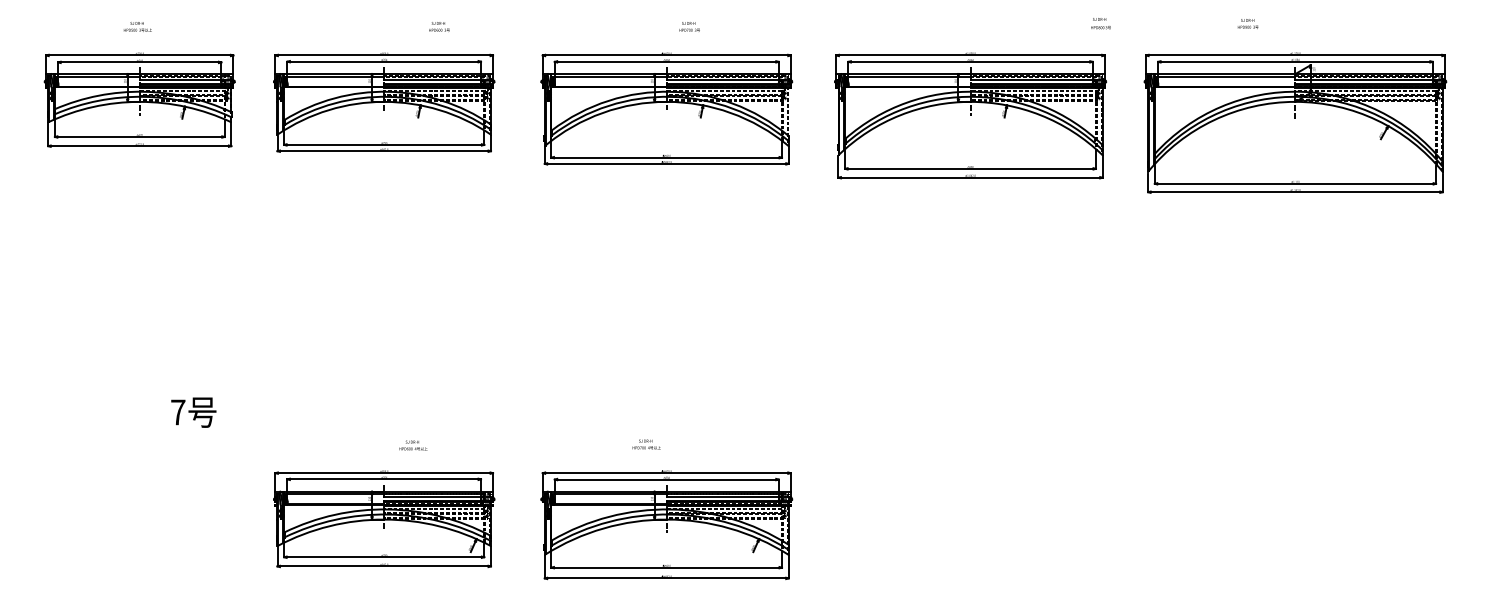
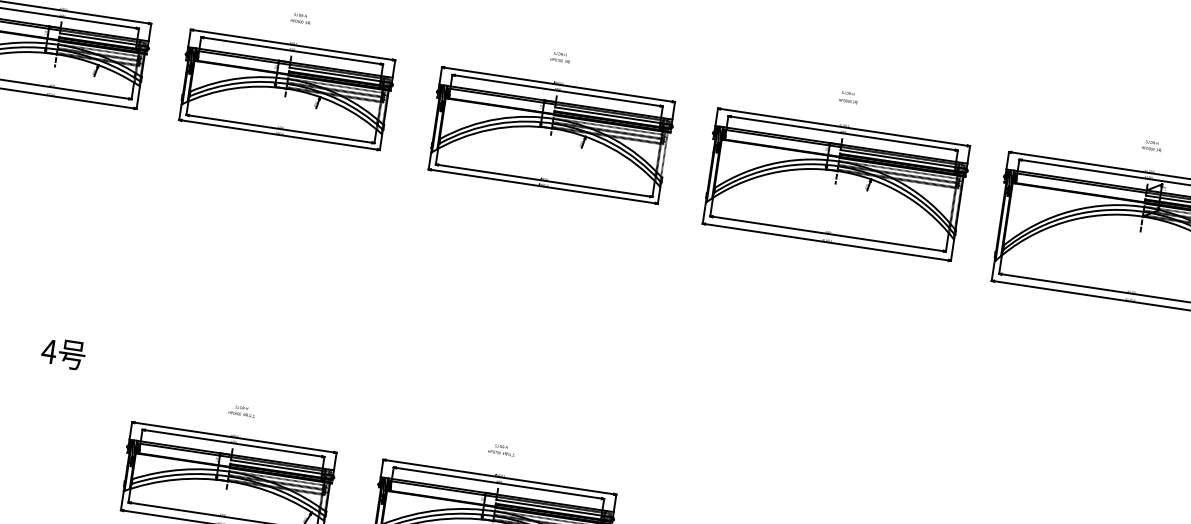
text: (1100, 23) -> (848, 97), moved
text: (1247, 23) -> (1151, 145), moved
text: (439, 26) -> (301, 18), moved
text: (689, 26) -> (560, 57), moved
text: (177, 412) -> (48, 351), 7 -> 4
text: (646, 444) -> (501, 449), moved
text: (413, 445) -> (242, 411), moved

